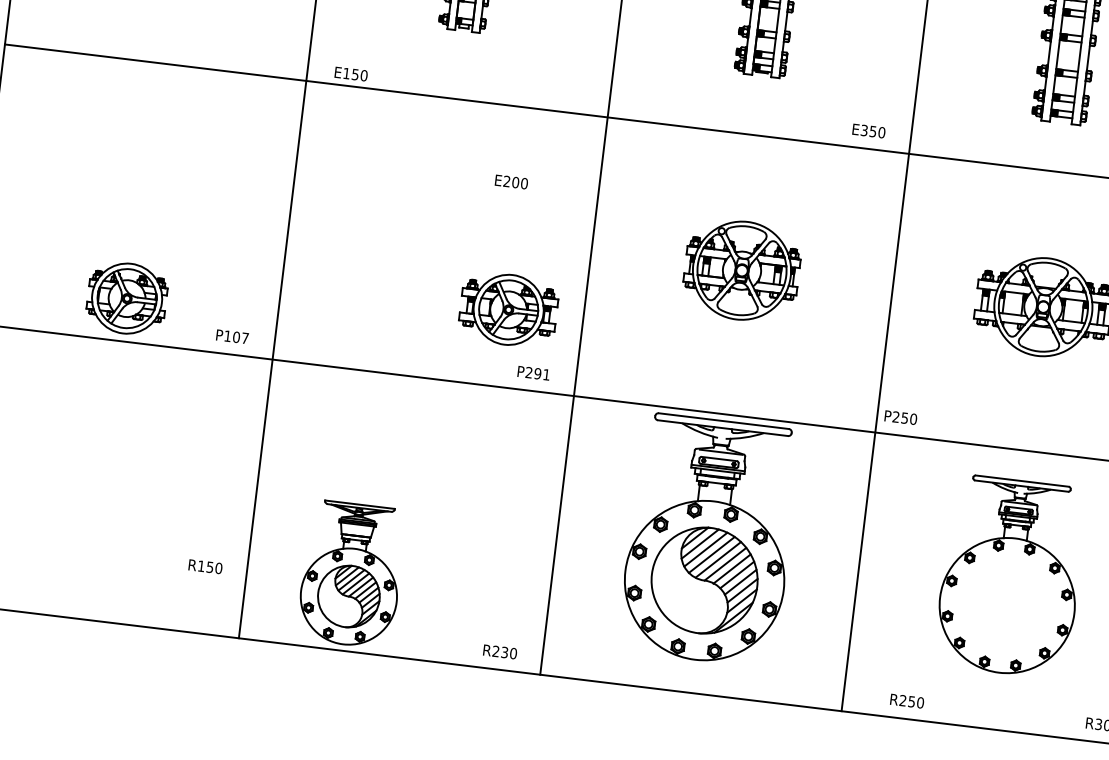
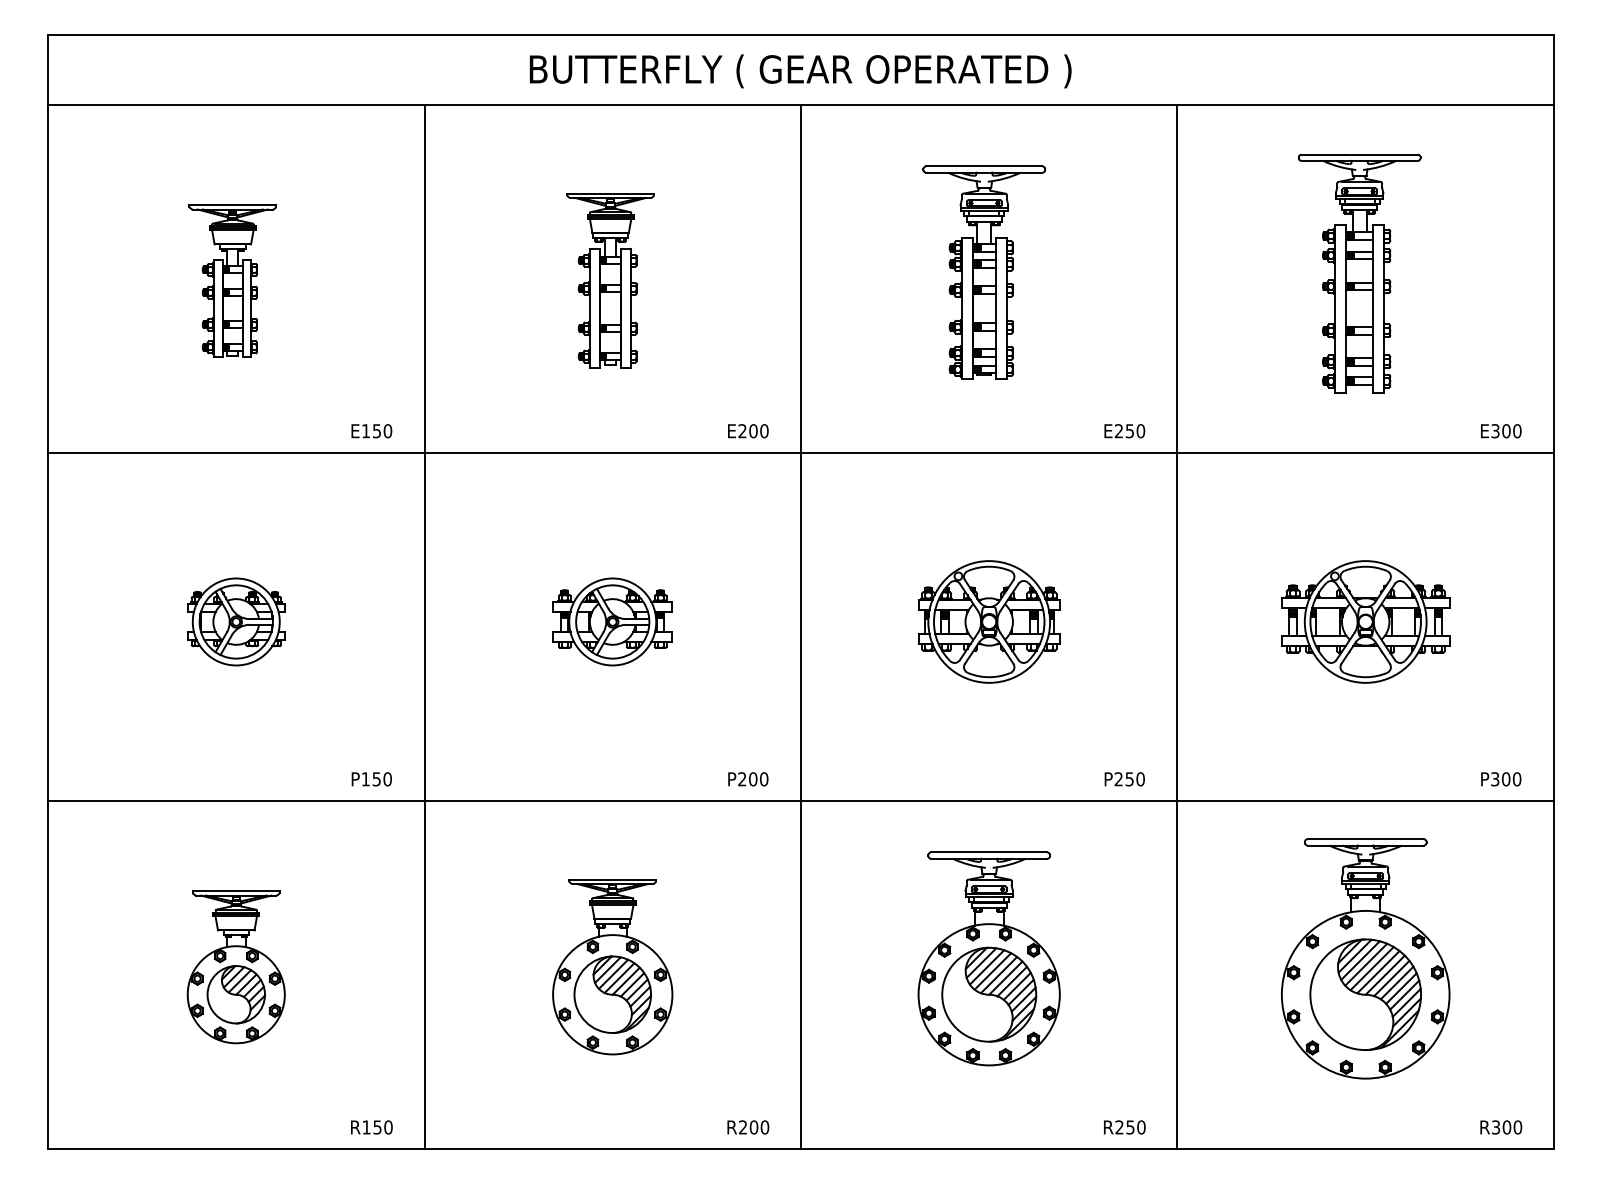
text: (350, 74) -> (371, 431), moved
text: (864, 130) -> (1119, 431), E350 -> E250
text: (511, 182) -> (748, 431), moved
part: (127, 298) -> (236, 621), moved
part: (508, 309) -> (612, 621), moved
text: (240, 337) -> (381, 779), P107 -> P150
text: (542, 374) -> (758, 779), P291 -> P200
text: (900, 417) -> (1124, 779), moved
part: (105, 474) -> (235, 967), added
part: (708, 540) -> (988, 958), size x0.71
text: (205, 566) -> (371, 1127), moved
part: (351, 574) -> (612, 967), moved
part: (1007, 605) -> (1365, 994), added
text: (504, 652) -> (753, 1127), R230 -> R200
text: (906, 701) -> (1124, 1127), moved

